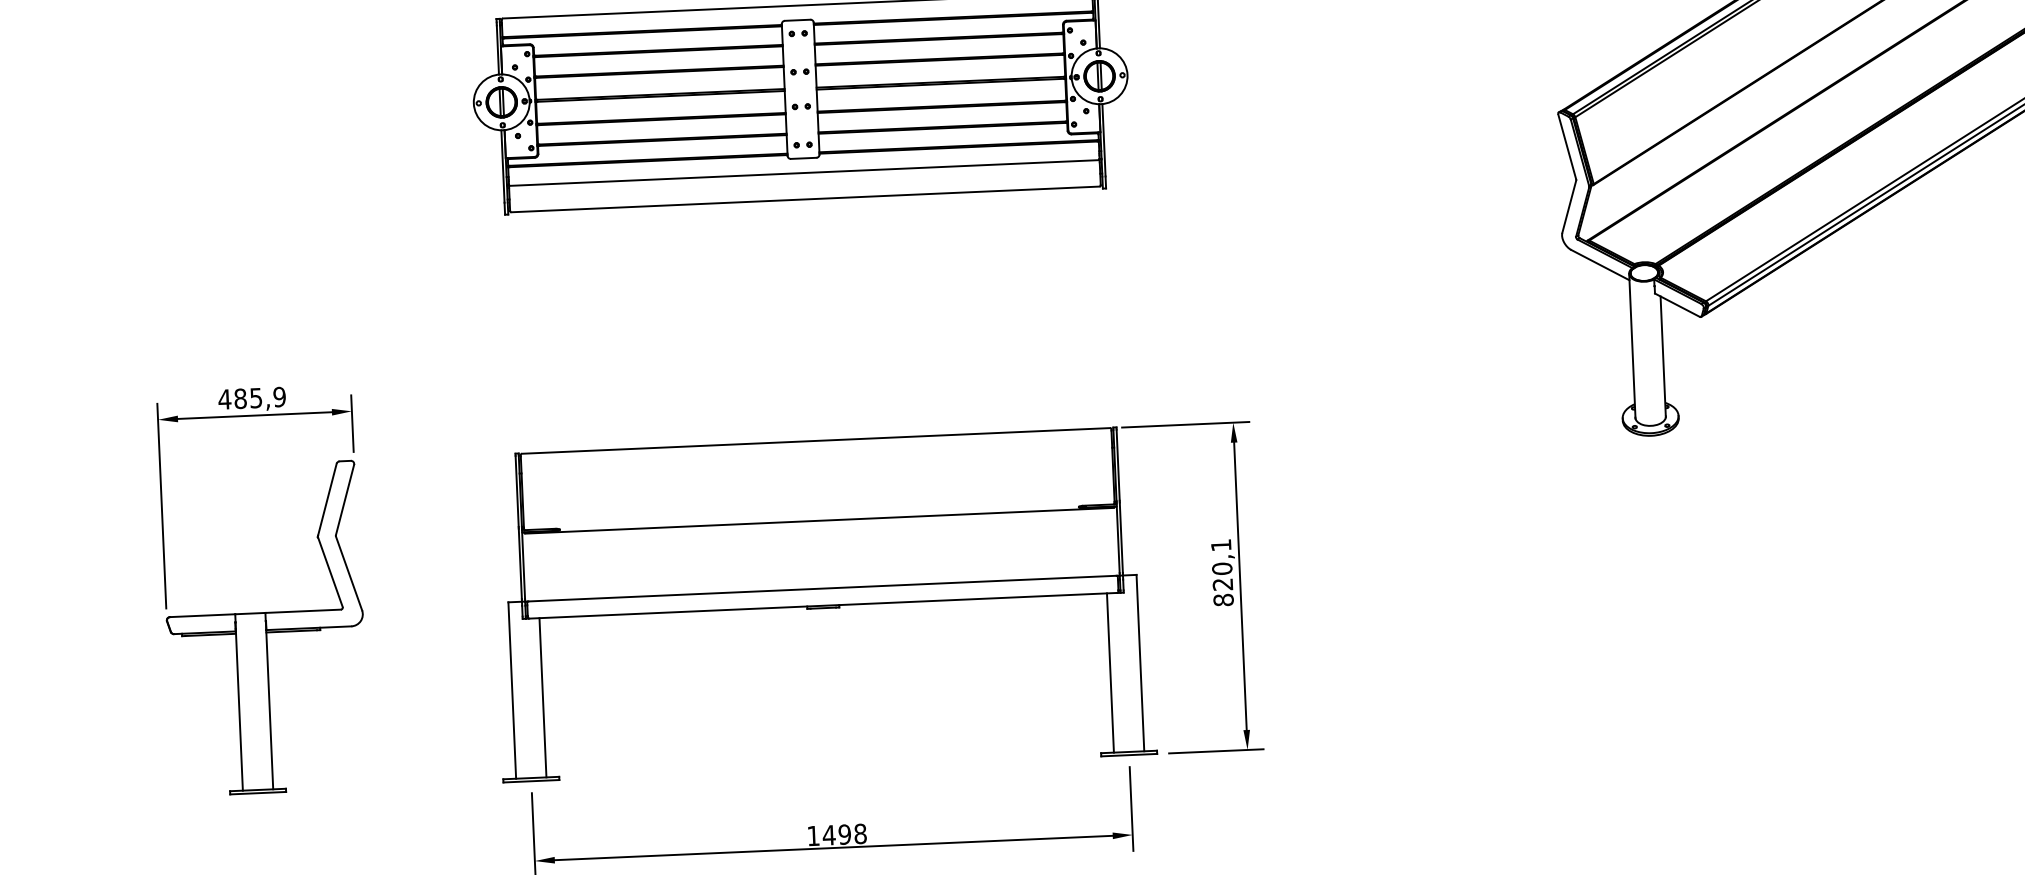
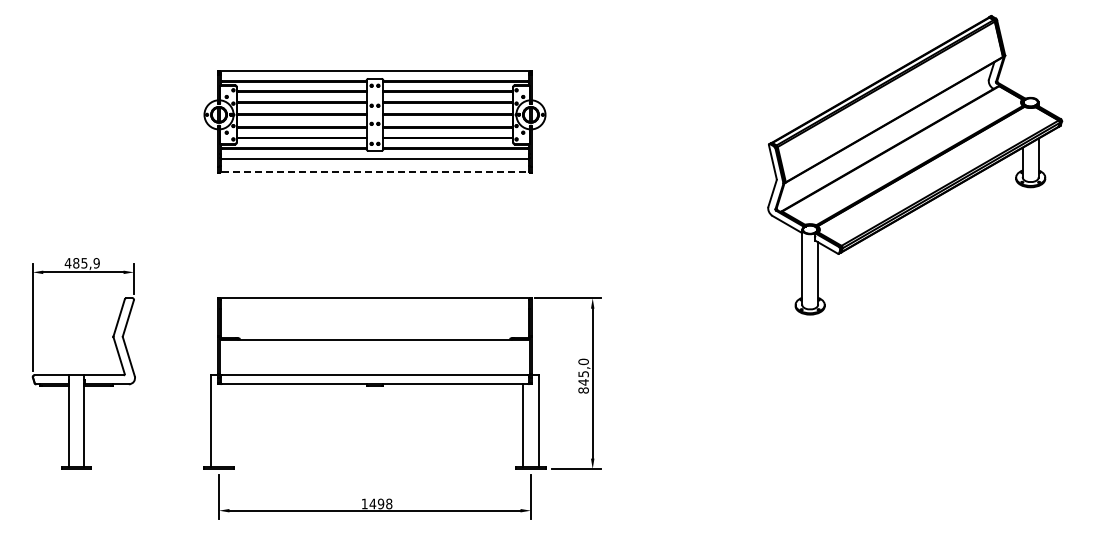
line: (806, 199) -> (375, 172), solid -> dashed
text: (1221, 563) -> (583, 371), 820,1 -> 845,0
line: (542, 697) -> (226, 425), removed

